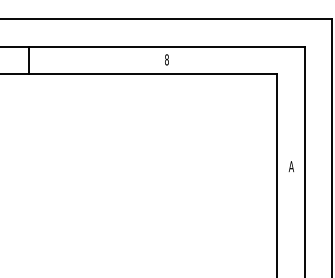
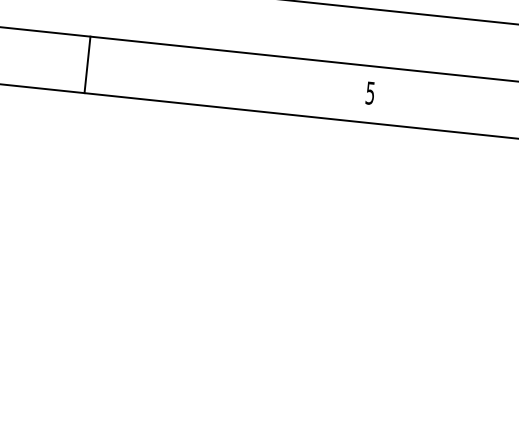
text: (166, 59) -> (369, 92), 8 -> 5

